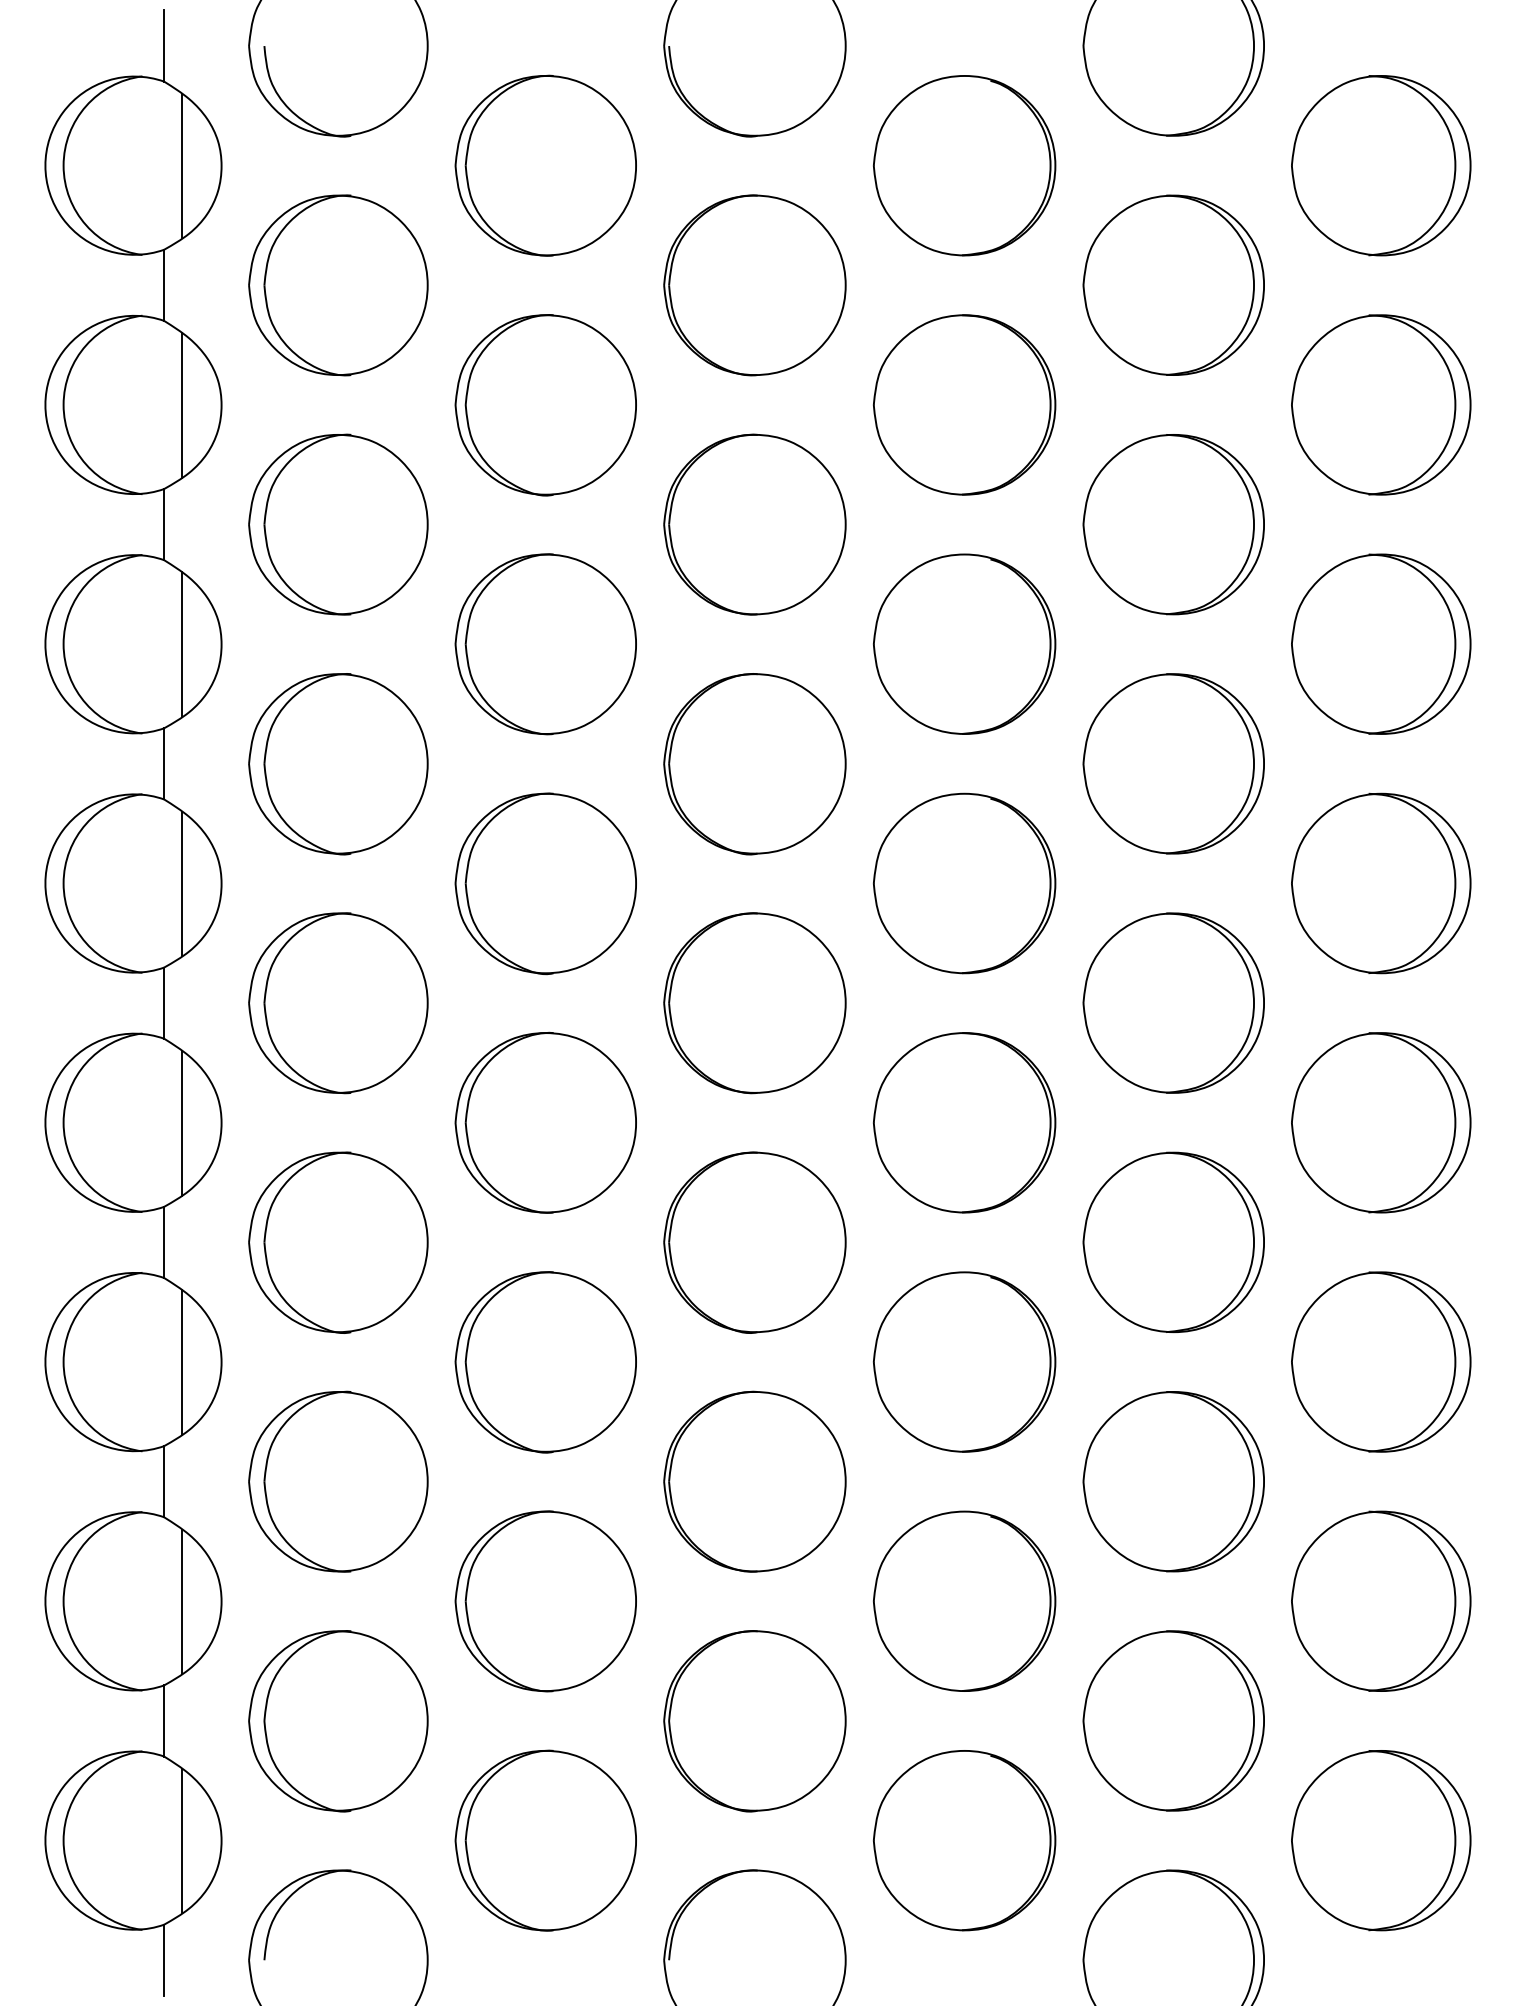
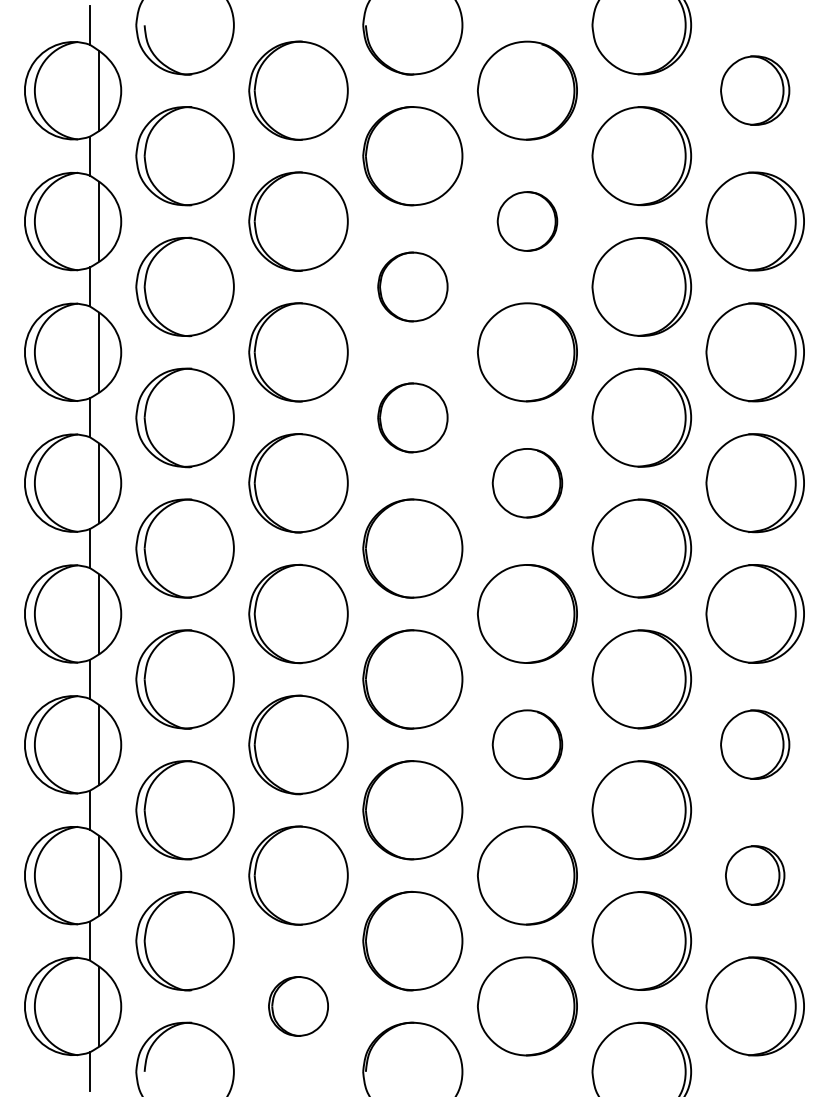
part: (1379, 165) -> (754, 90), size x0.7
part: (964, 404) -> (527, 221), size x0.6
part: (754, 523) -> (412, 286), size x0.7
part: (754, 763) -> (412, 417), size x0.7
part: (964, 884) -> (527, 483), size x0.7
part: (964, 1361) -> (527, 744), size x0.7
part: (1379, 1361) -> (754, 744), size x0.7
part: (1379, 1601) -> (754, 875), size x0.6
part: (545, 1840) -> (298, 1006), size x0.6

